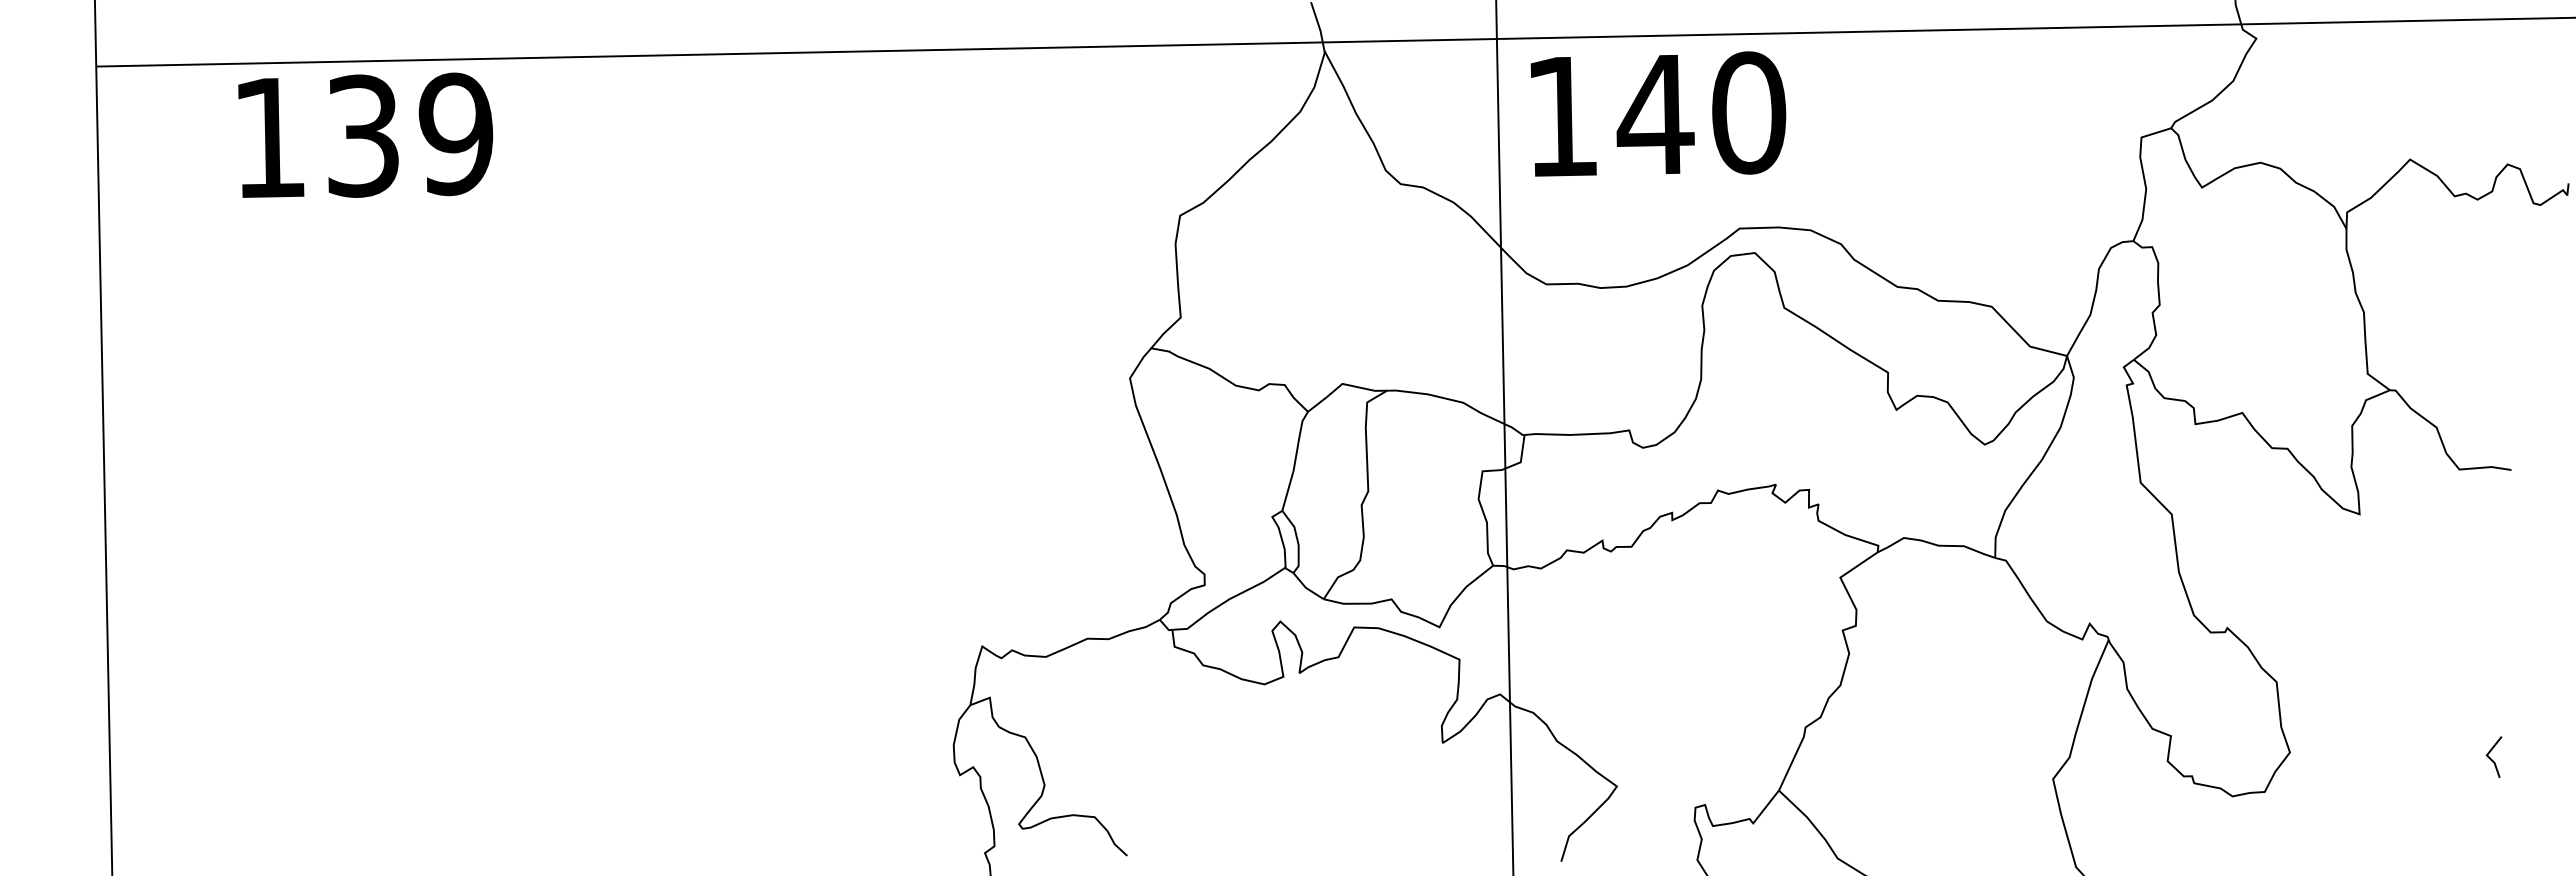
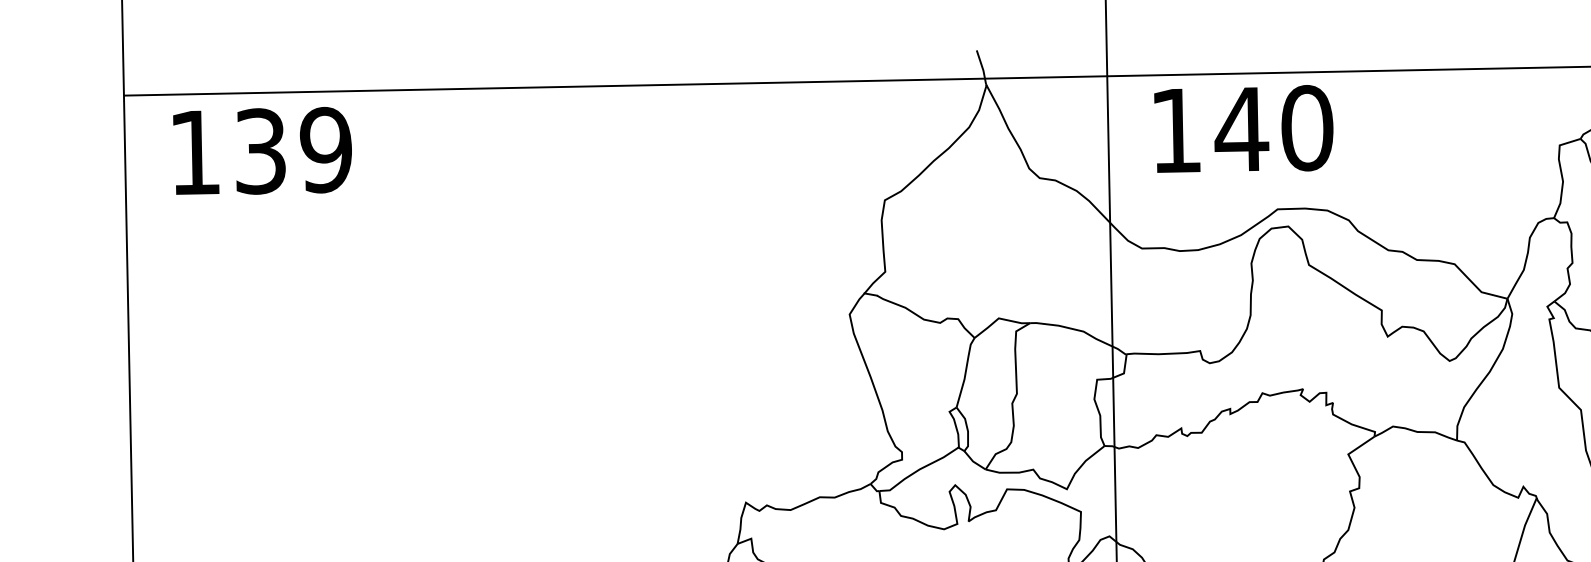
text: (1658, 113) -> (1243, 128), moved
text: (365, 134) -> (262, 150), moved

